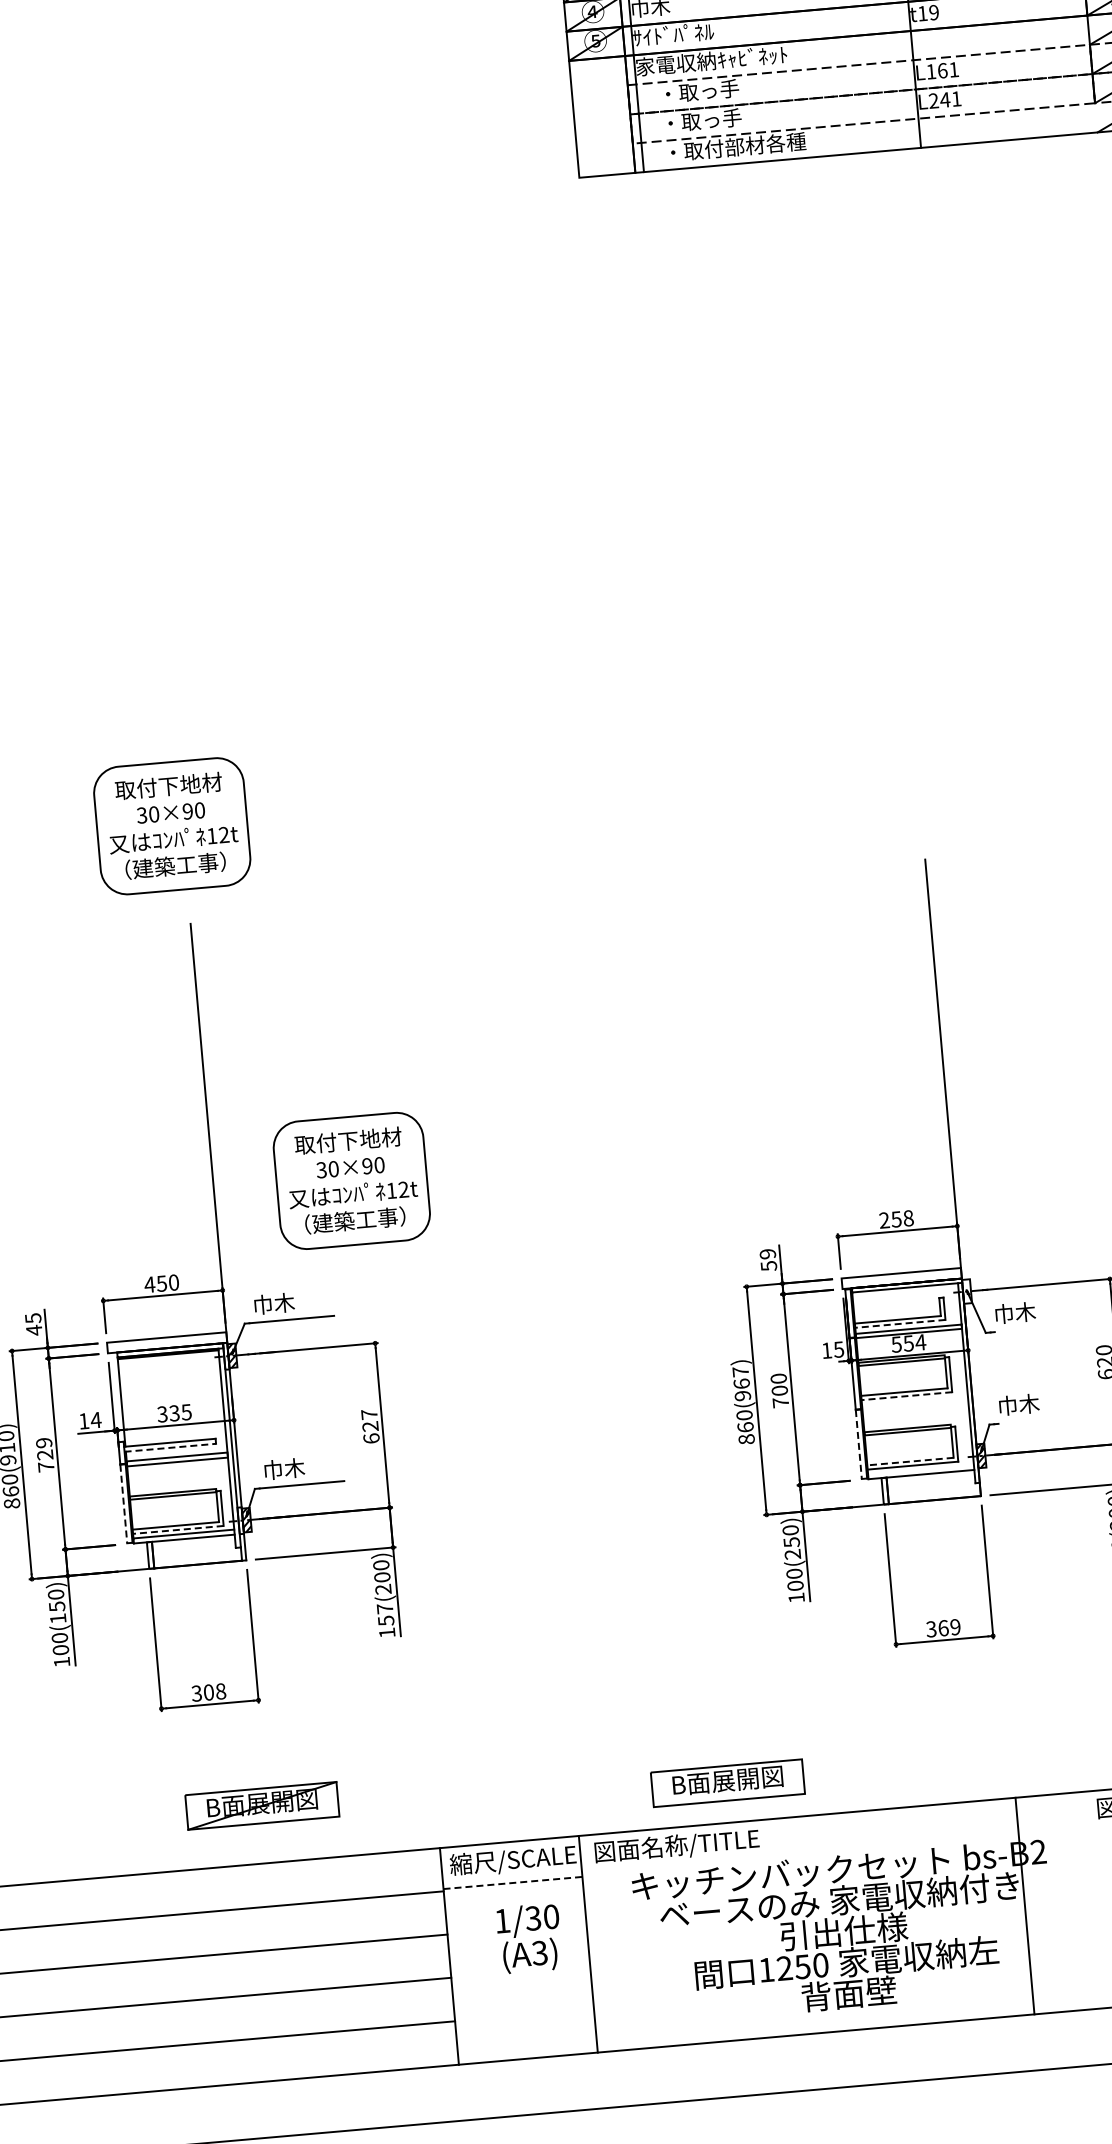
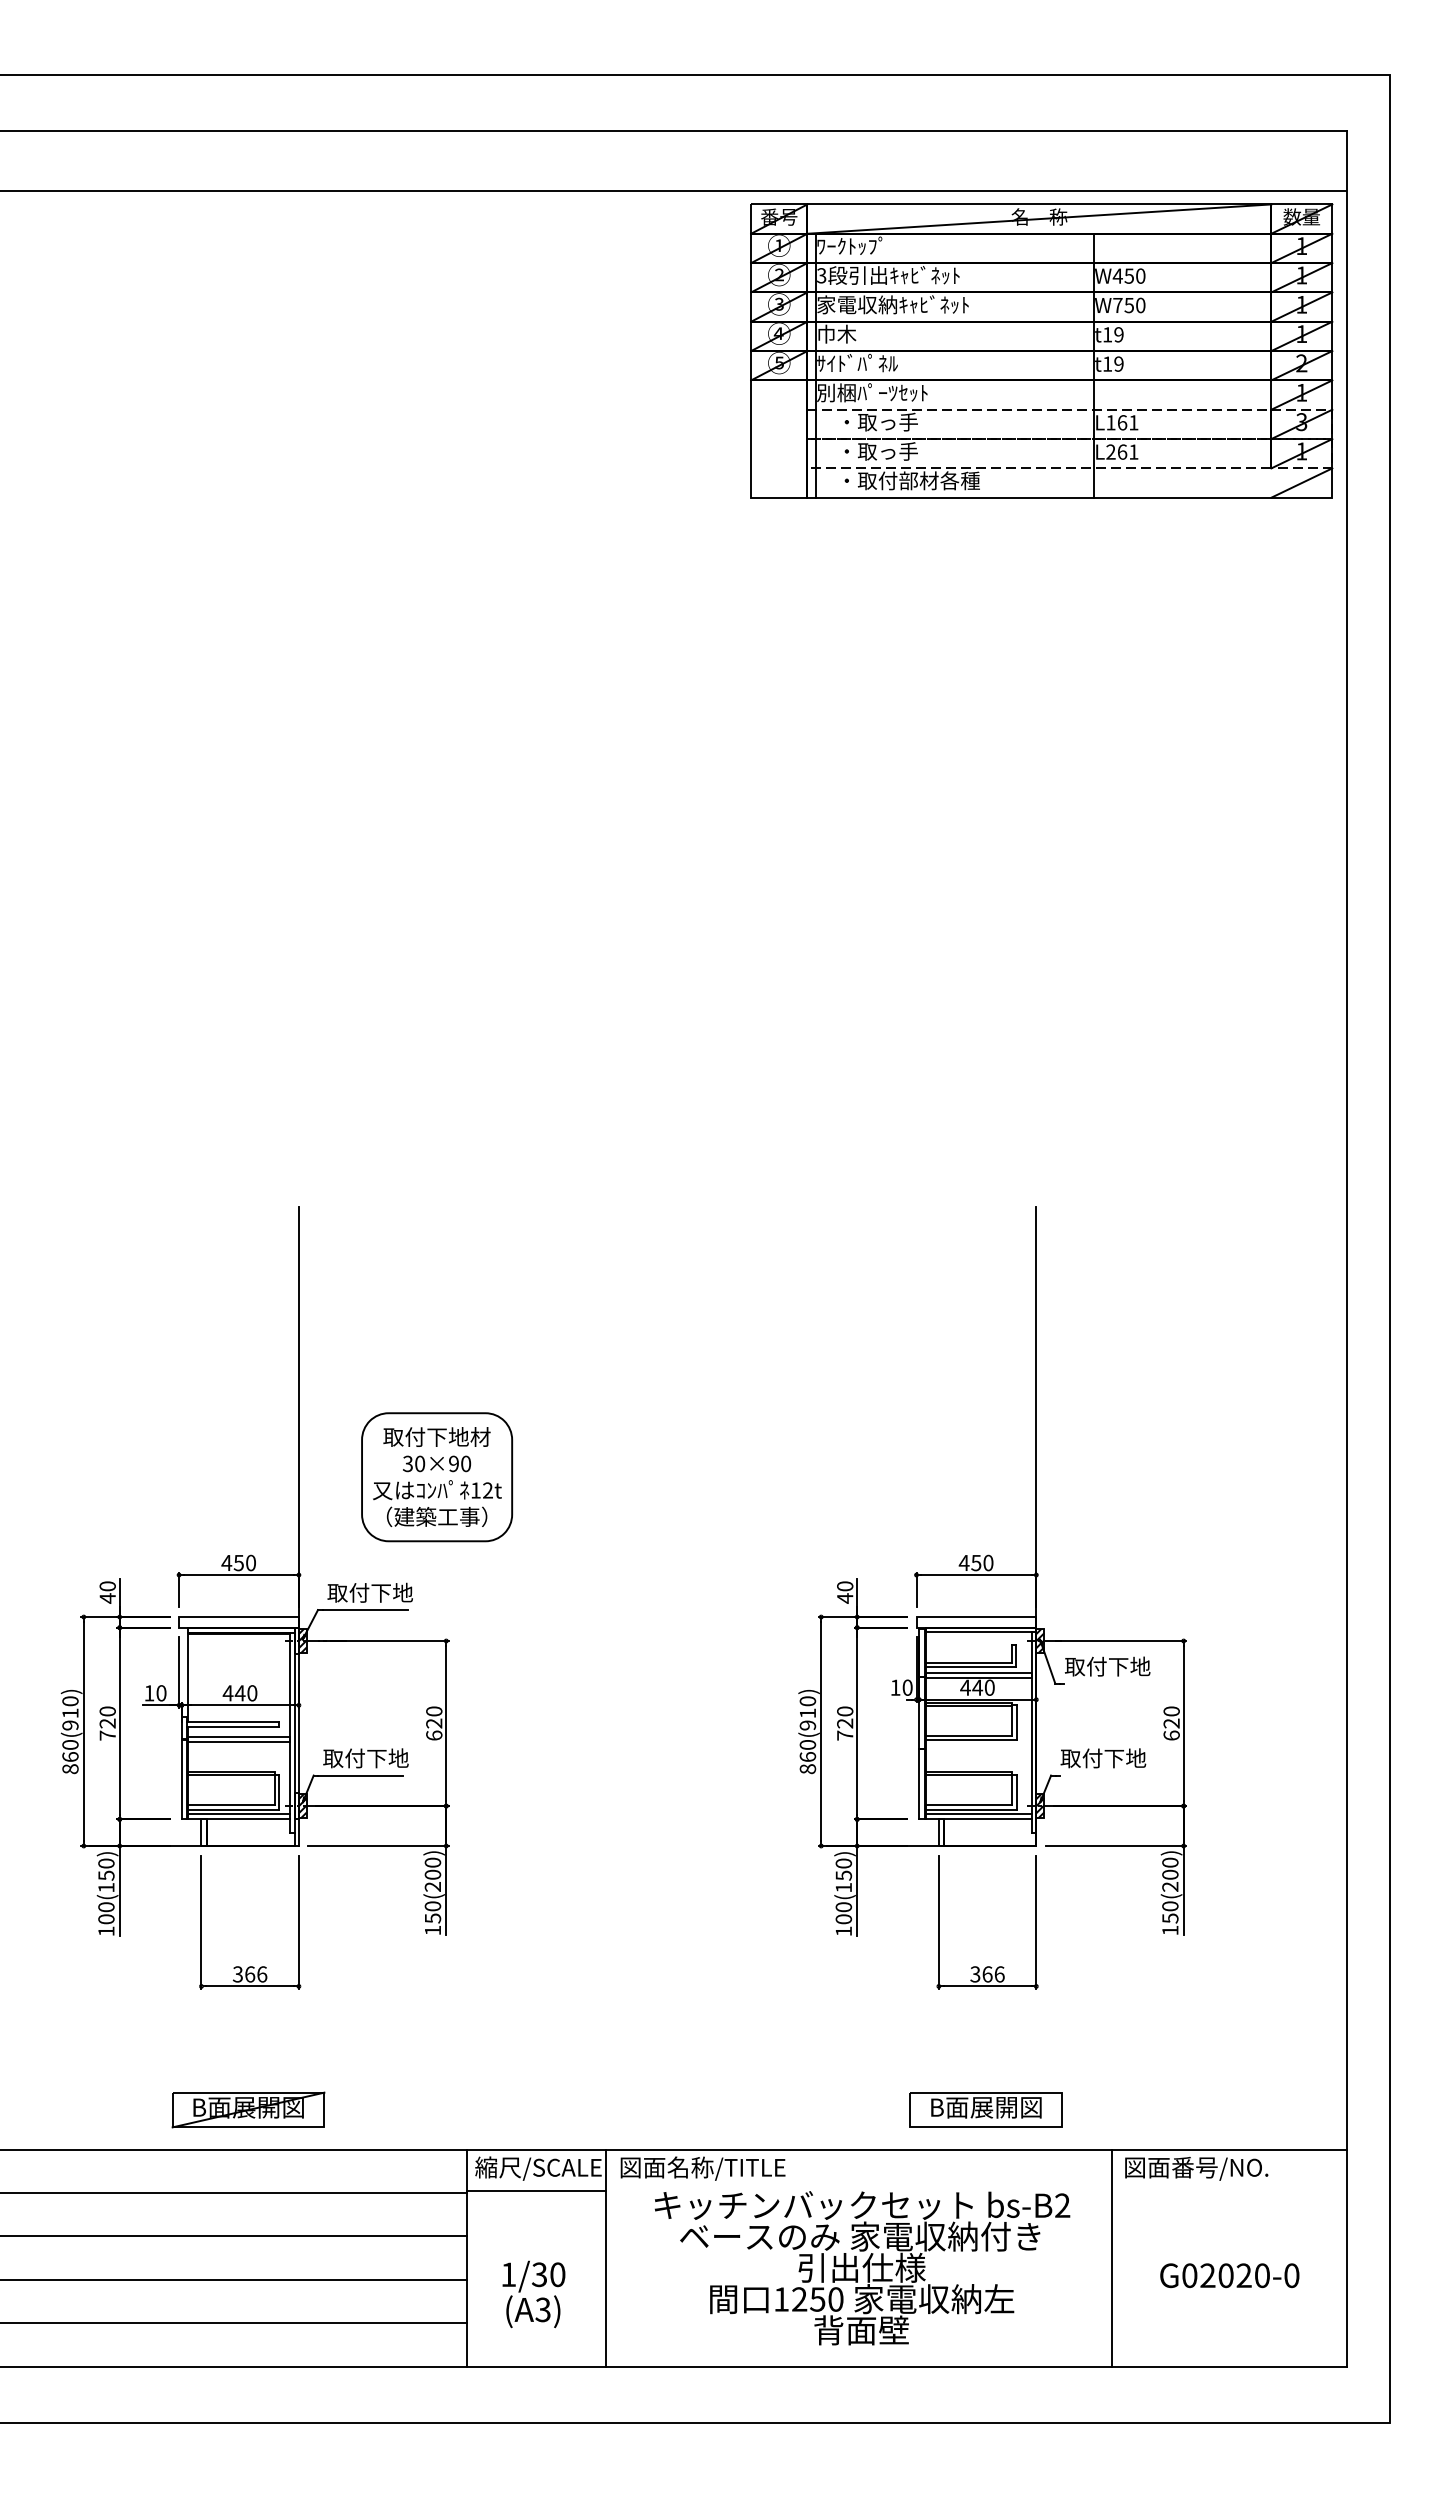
text: (710, 60) -> (892, 392), 家電収納ｷｬﾋﾞﾈｯﾄ -> 別梱ﾊﾟｰﾂｾｯﾄ
text: (945, 99) -> (1122, 451), L241 -> L261
part: (172, 826) -> (289, 1108), removed
text: (895, 1218) -> (975, 1562), 258 -> 450
text: (768, 1260) -> (845, 1592), 59 -> 40
hatch: (967, 1292) -> (1040, 1641), added
text: (294, 1301) -> (369, 1592), 巾木 -> 取付下地
text: (1036, 1311) -> (1107, 1666), 巾木 -> 取付下地
text: (33, 1318) -> (107, 1586), 45 -> 40
line: (899, 1324) -> (970, 1667), dashed -> solid
text: (908, 1343) -> (977, 1687), 554 -> 440
text: (838, 1349) -> (907, 1687), 15 -> 10
text: (740, 1378) -> (807, 1707), 860(967) -> 860(910)
text: (780, 1390) -> (845, 1723), 700 -> 720
line: (906, 1396) -> (970, 1740), dashed -> solid
text: (1040, 1403) -> (1103, 1758), 巾木 -> 取付下地
text: (173, 1413) -> (239, 1693), 335 -> 440
text: (369, 1414) -> (434, 1711), 627 -> 620
text: (96, 1420) -> (161, 1693), 14 -> 10
text: (43, 1443) -> (107, 1711), 729 -> 720
line: (859, 1444) -> (919, 1783), dashed -> solid
line: (170, 1448) -> (233, 1727), dashed -> solid
line: (909, 1461) -> (968, 1805), dashed -> solid
text: (305, 1467) -> (365, 1758), 巾木 -> 取付下地
line: (920, 1469) -> (978, 1814), added
line: (123, 1504) -> (181, 1779), dashed -> solid
line: (177, 1529) -> (233, 1809), dashed -> solid
text: (792, 1554) -> (843, 1887), 100(250) -> 100(150)
text: (384, 1608) -> (432, 1906), 157(200) -> 150(200)
text: (955, 1627) -> (999, 1974), 369 -> 366
text: (215, 1692) -> (256, 1974), 308 -> 366
part: (727, 1782) -> (985, 2109), moved
part: (262, 1805) -> (248, 2109), moved
line: (513, 1882) -> (536, 2190), dashed -> solid
line: (1025, 1906) -> (1112, 2258), moved
text: (528, 1938) -> (533, 2294), moved

